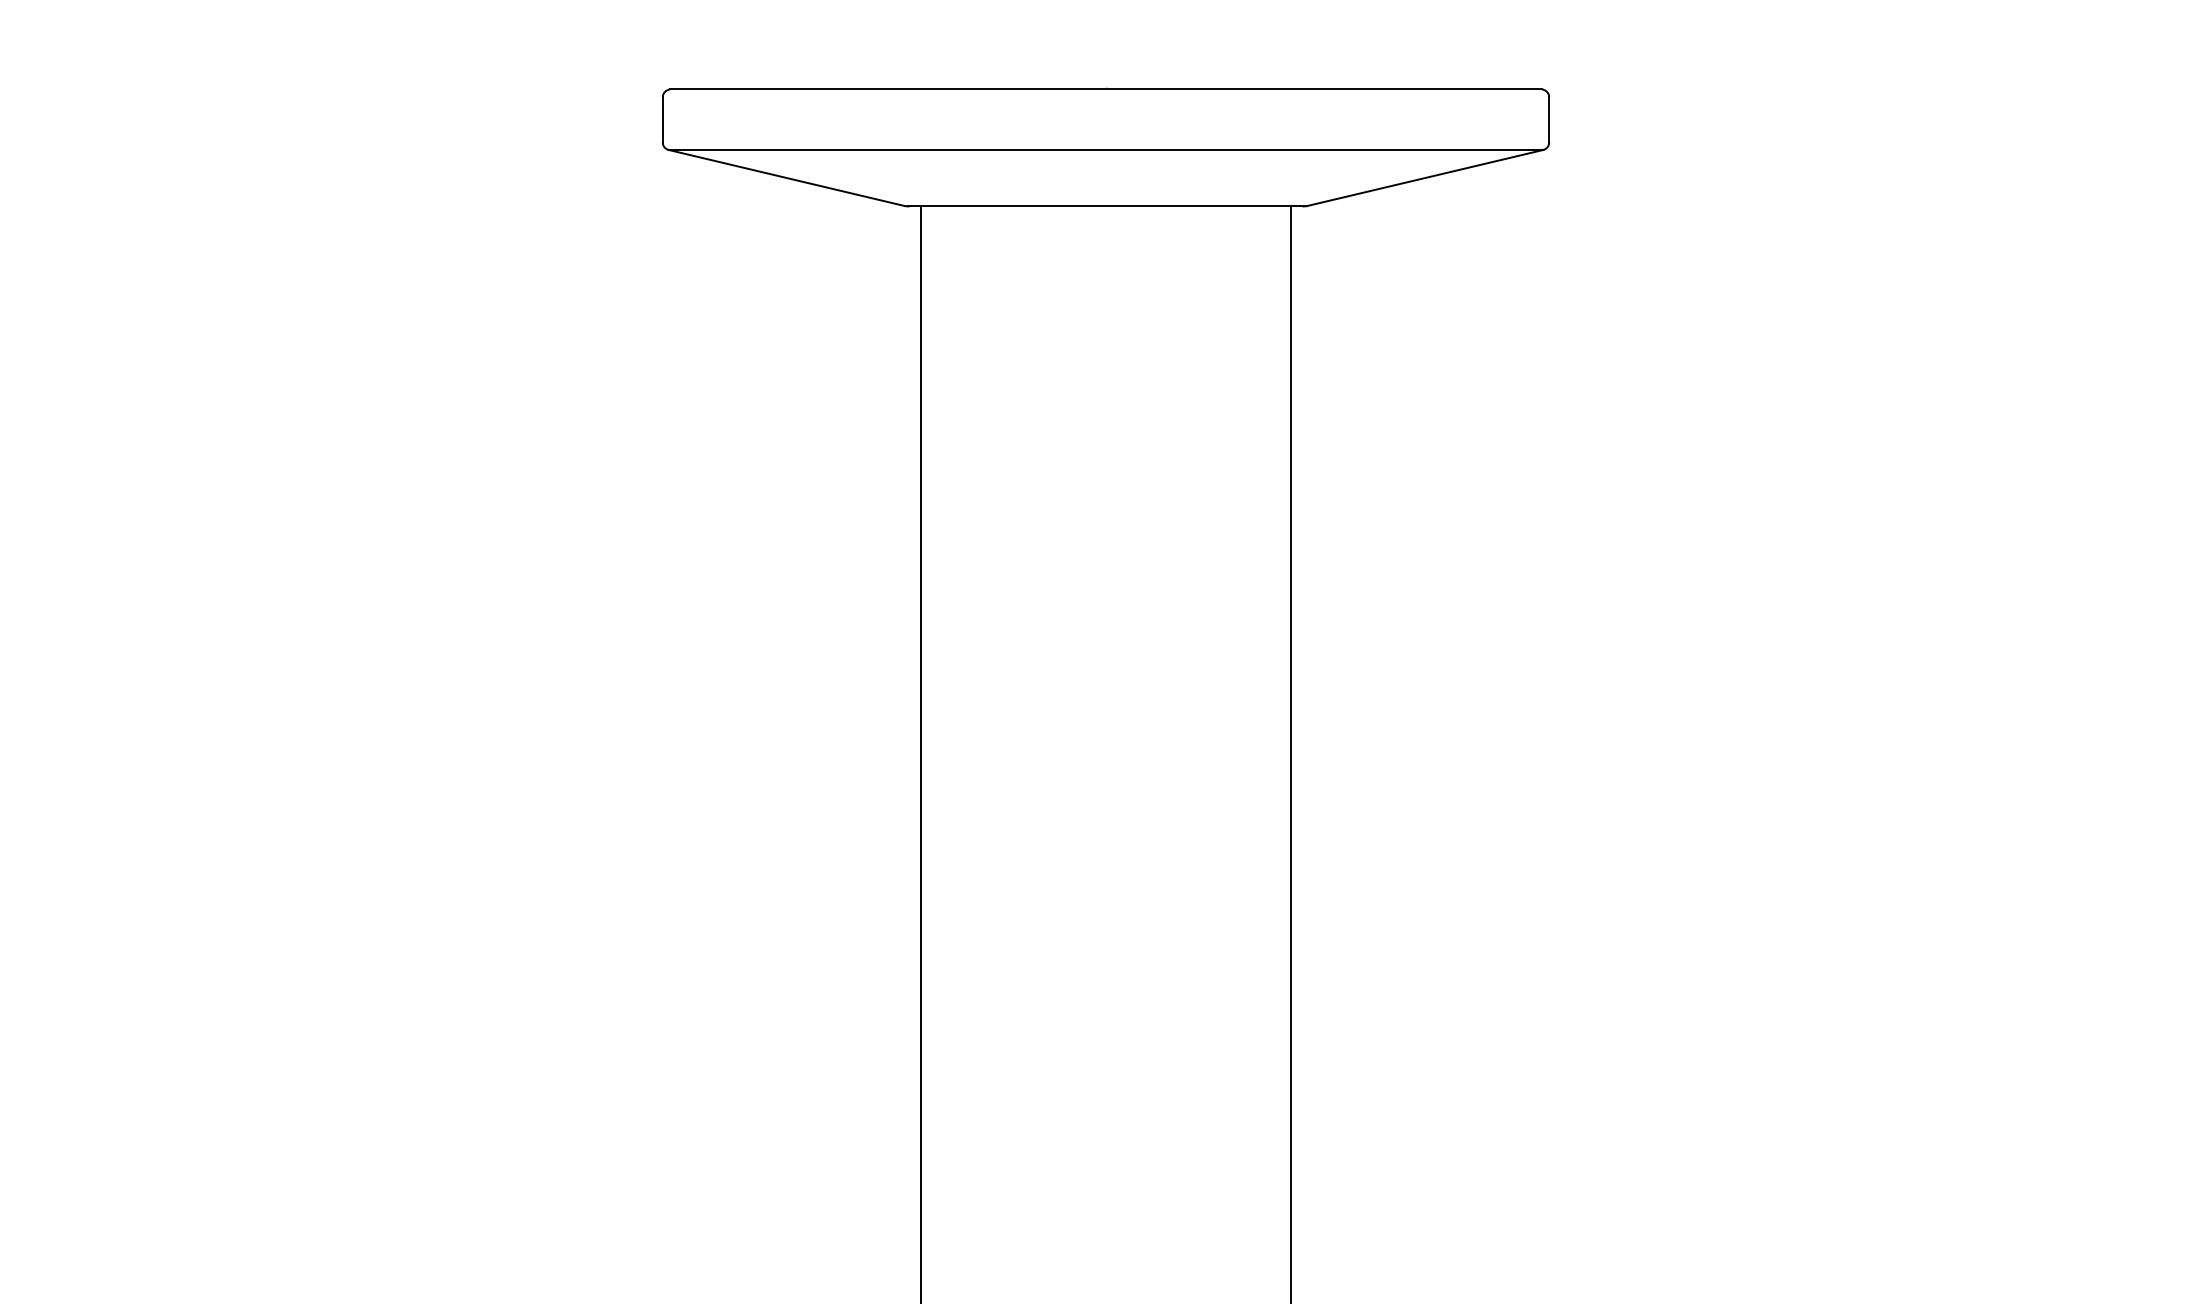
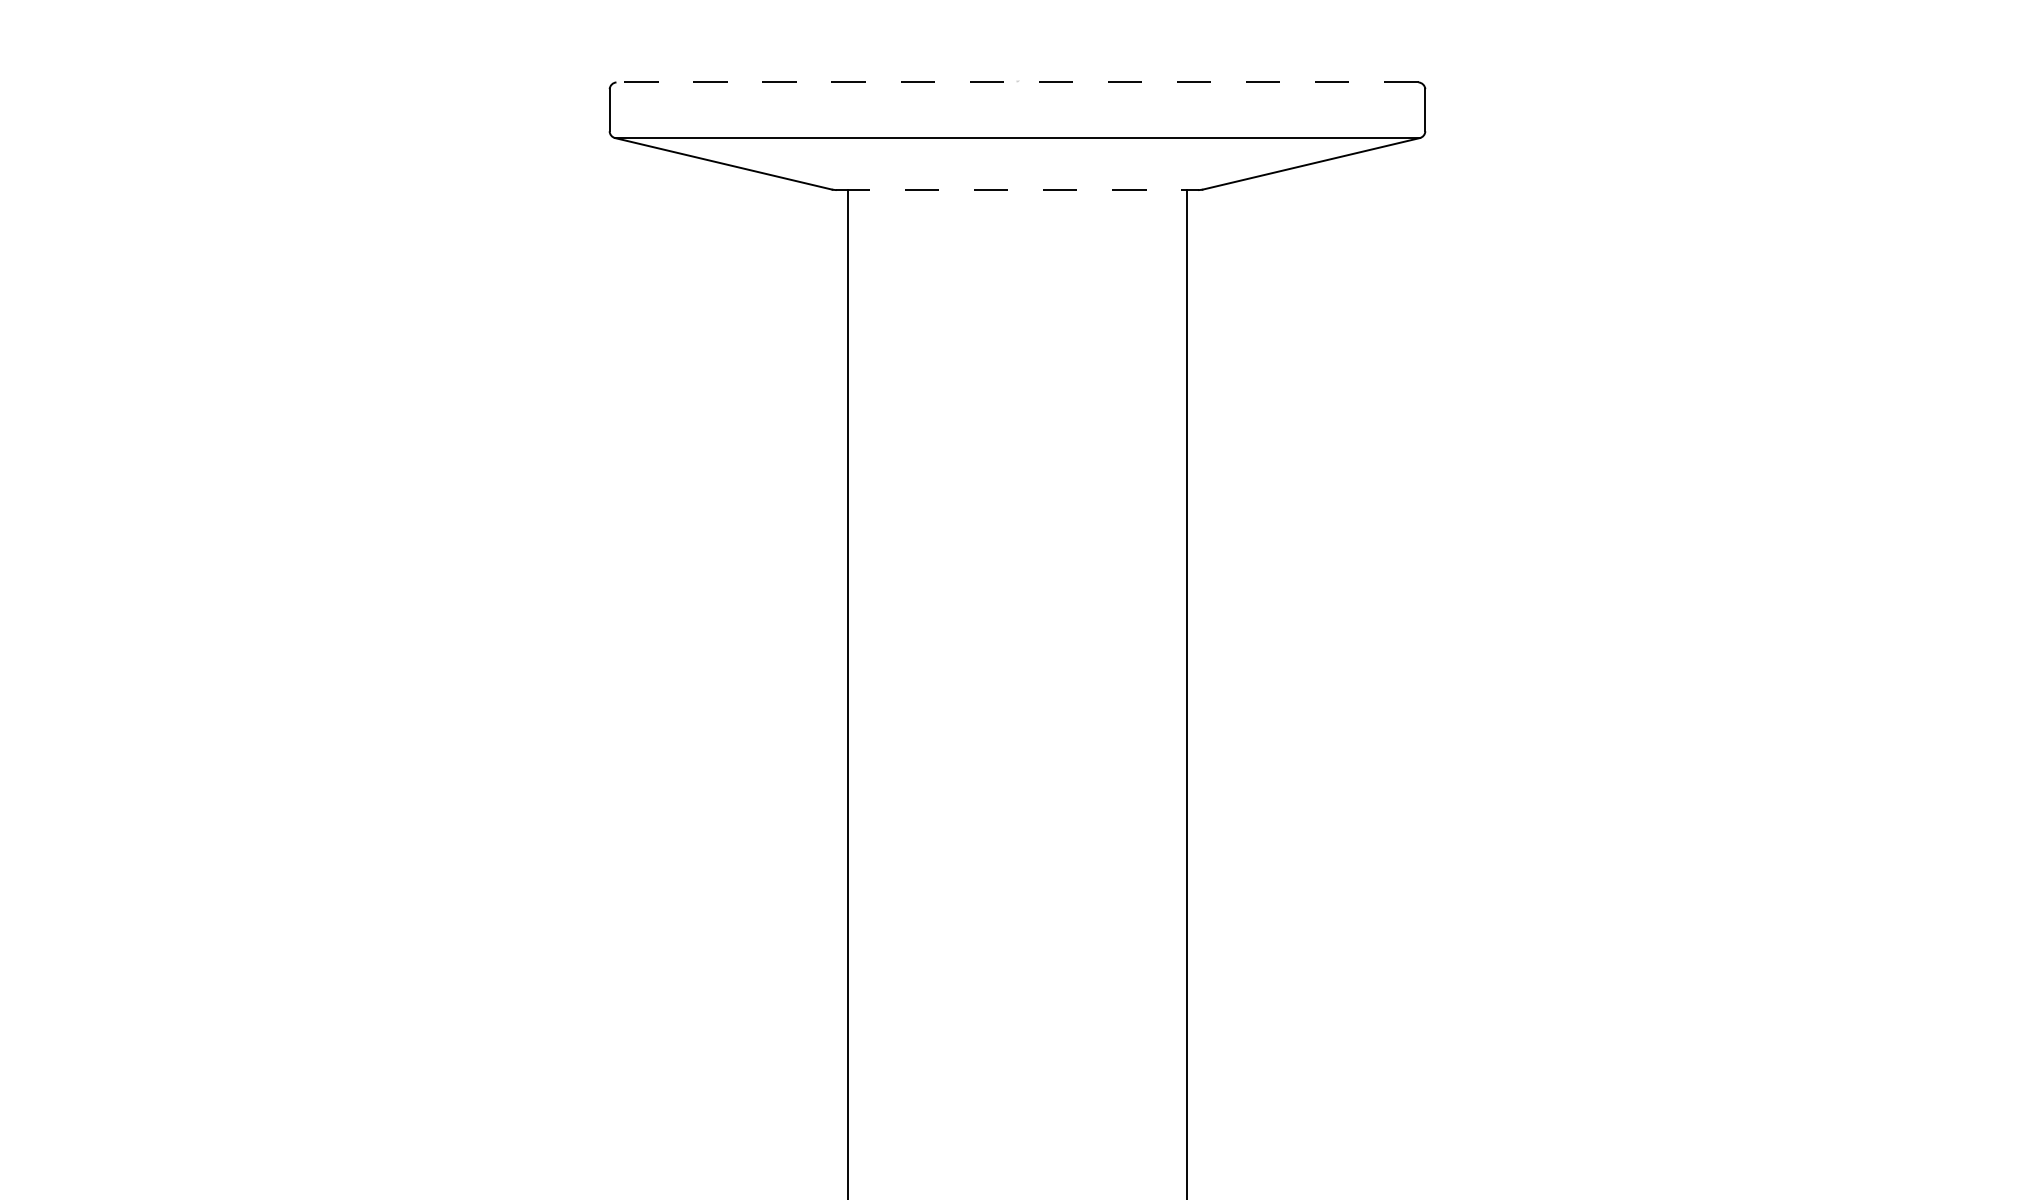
line: (1105, 89) -> (1017, 82), solid -> dashed
line: (1105, 206) -> (1017, 190), solid -> dashed

